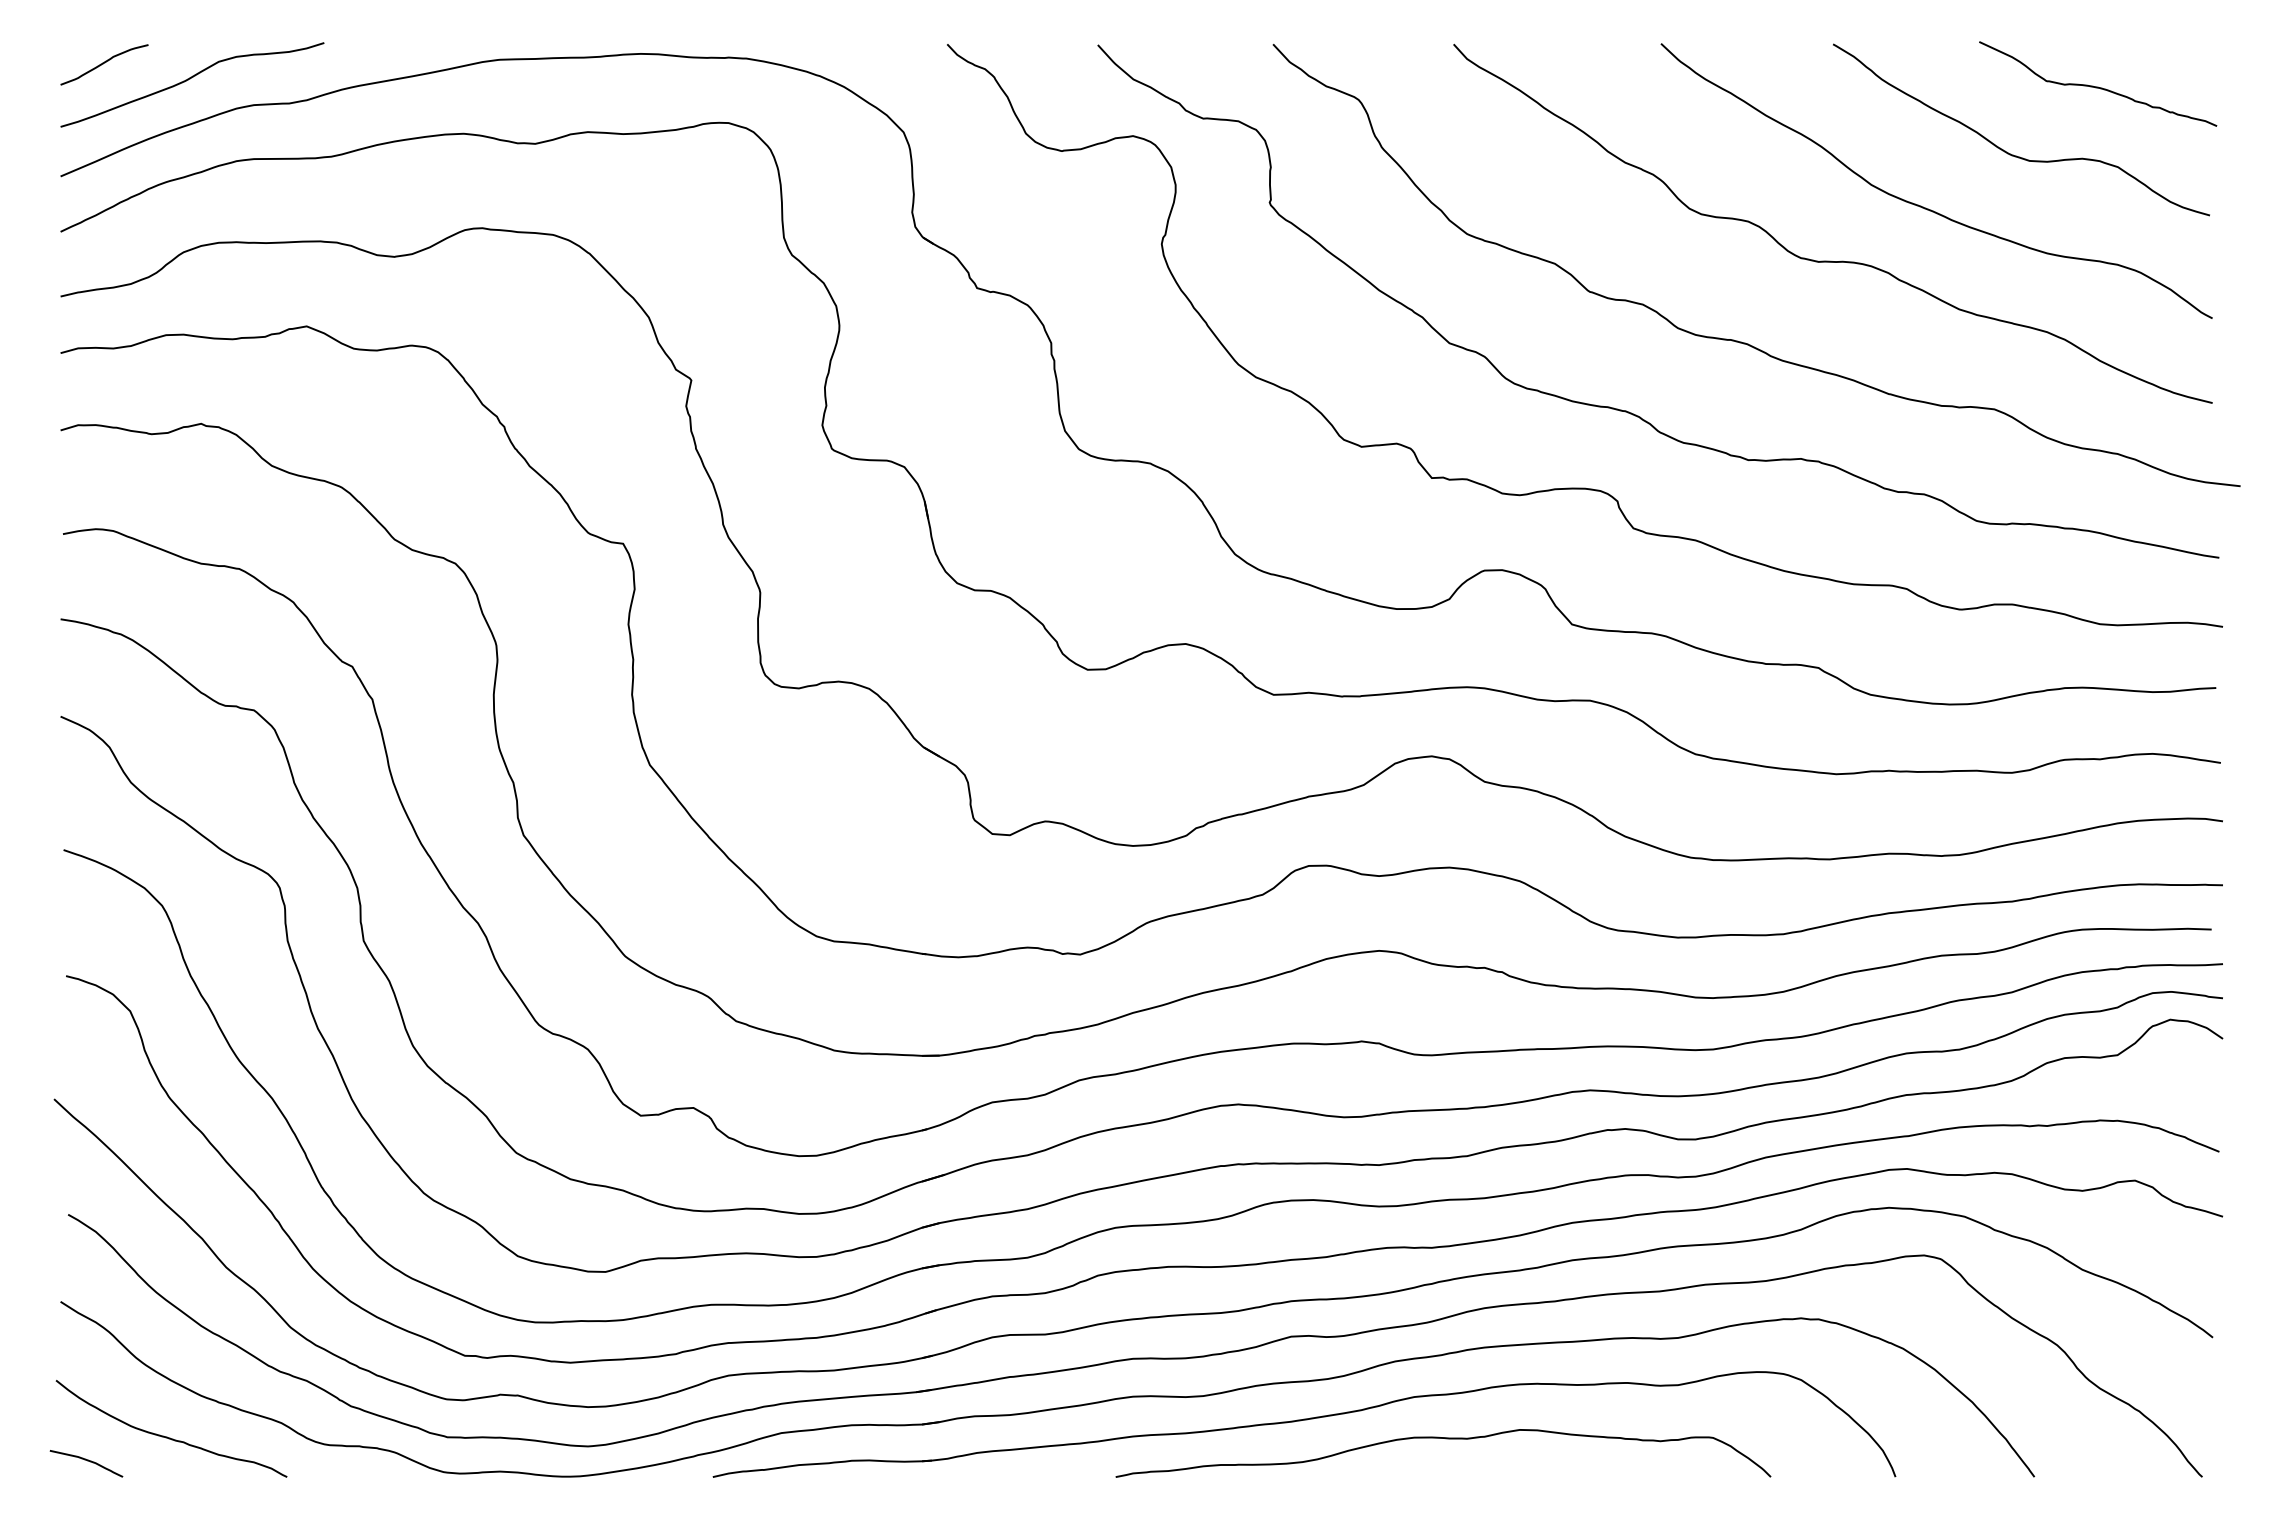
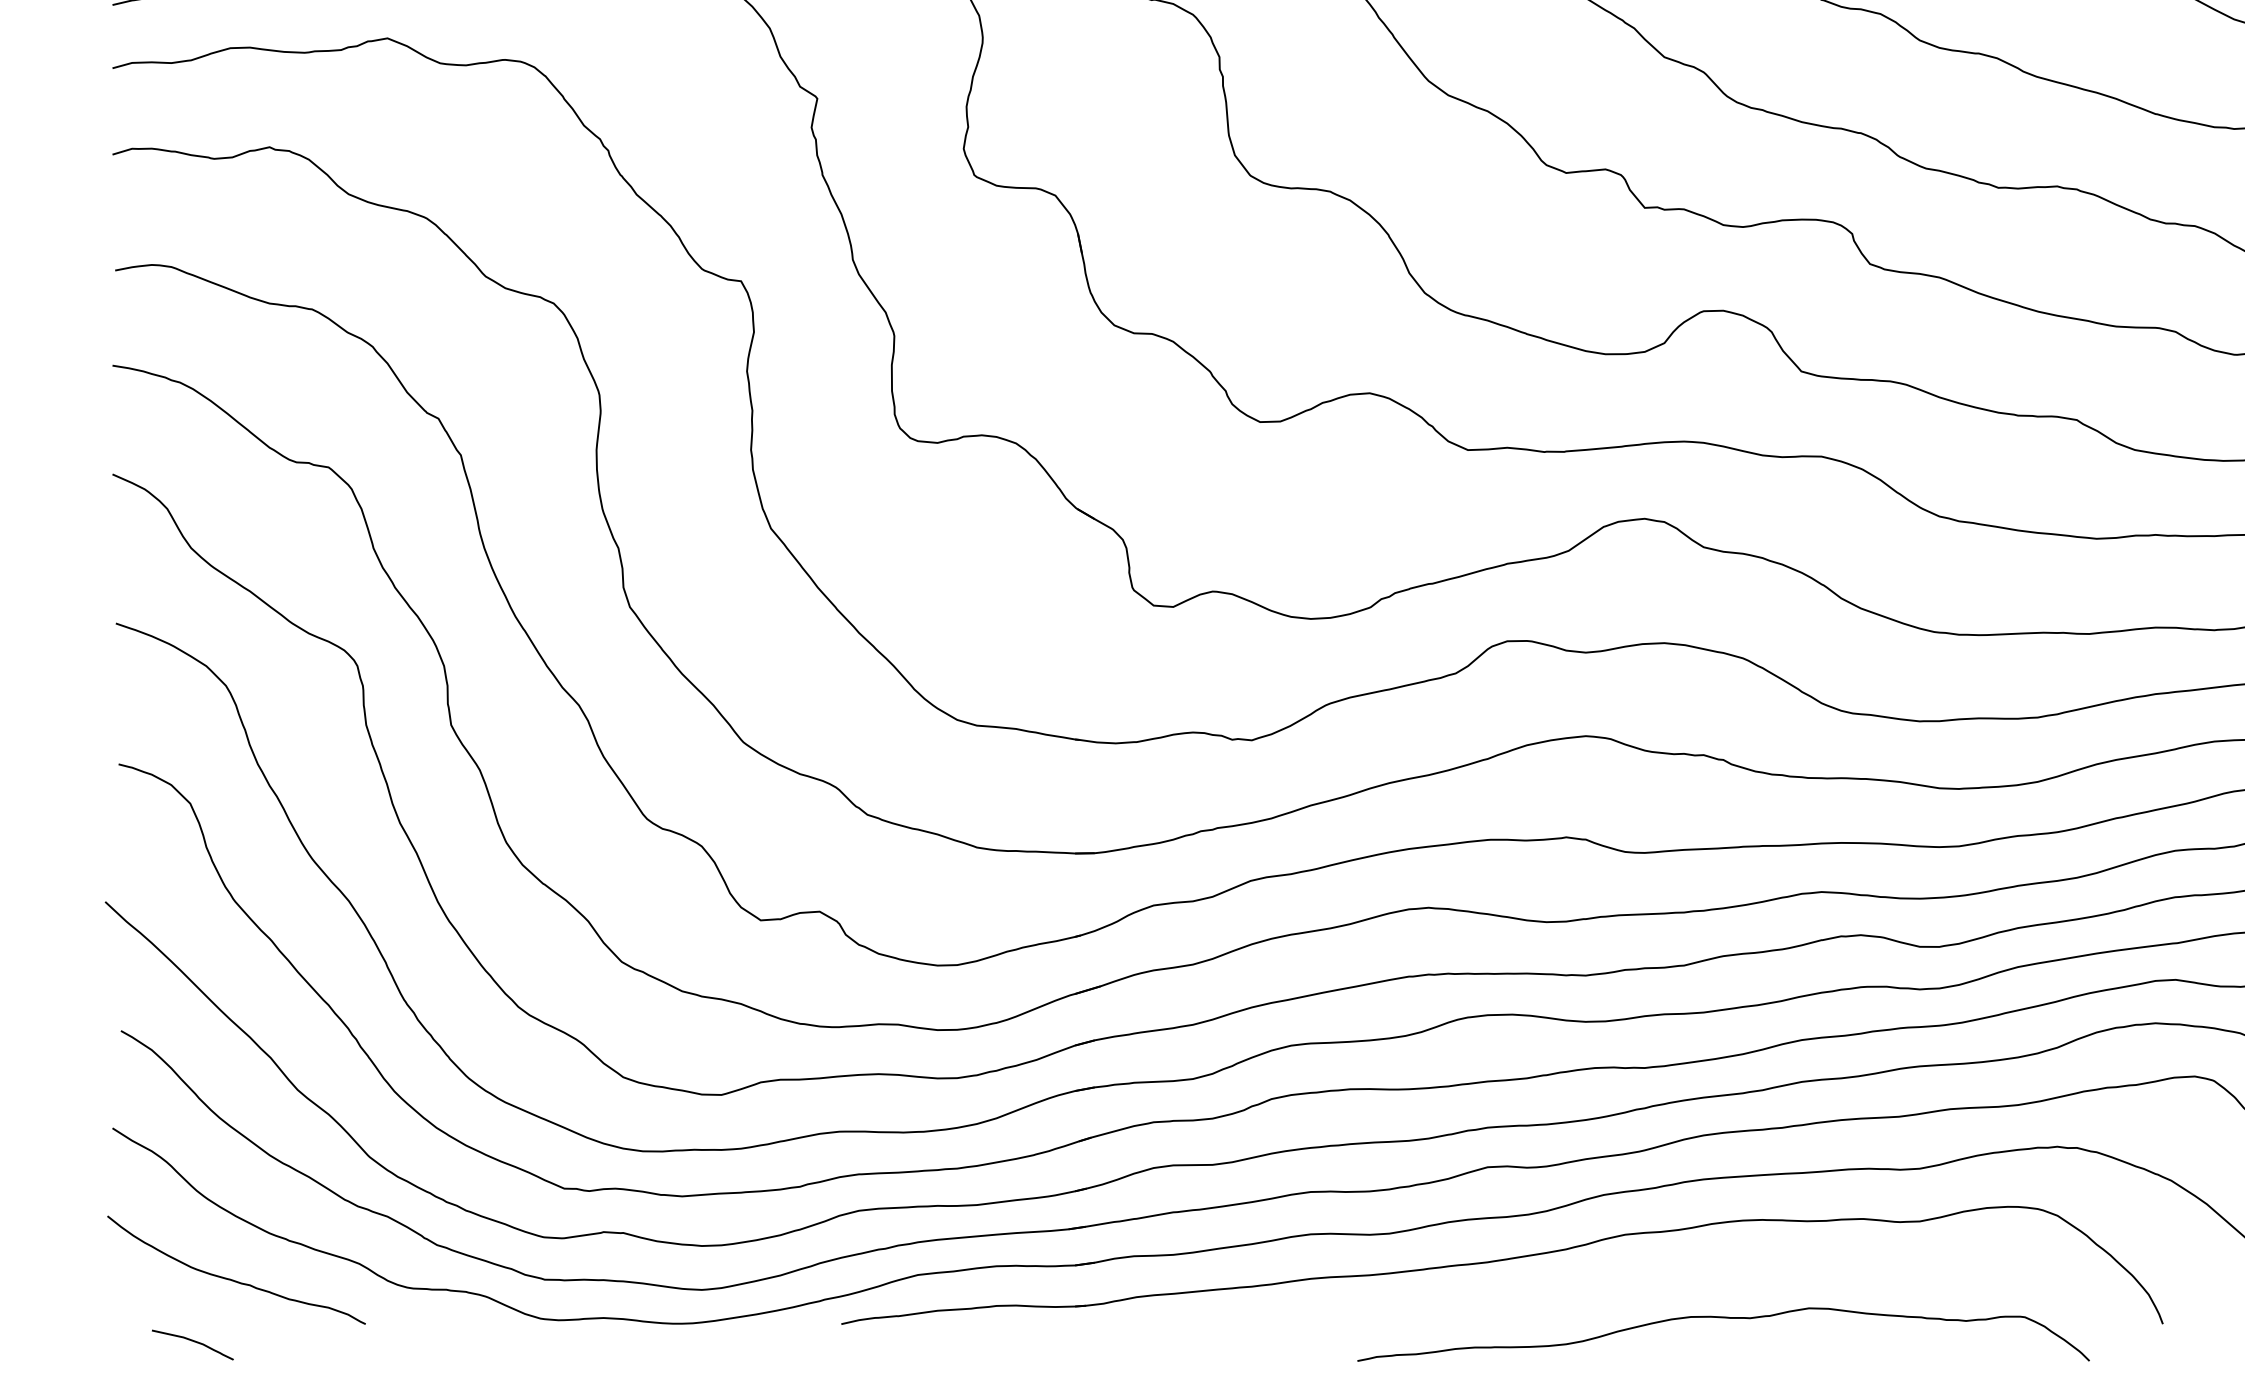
curve: (1445, 1439) -> (1725, 1319), moved
curve: (87, 1461) -> (193, 1342), moved

